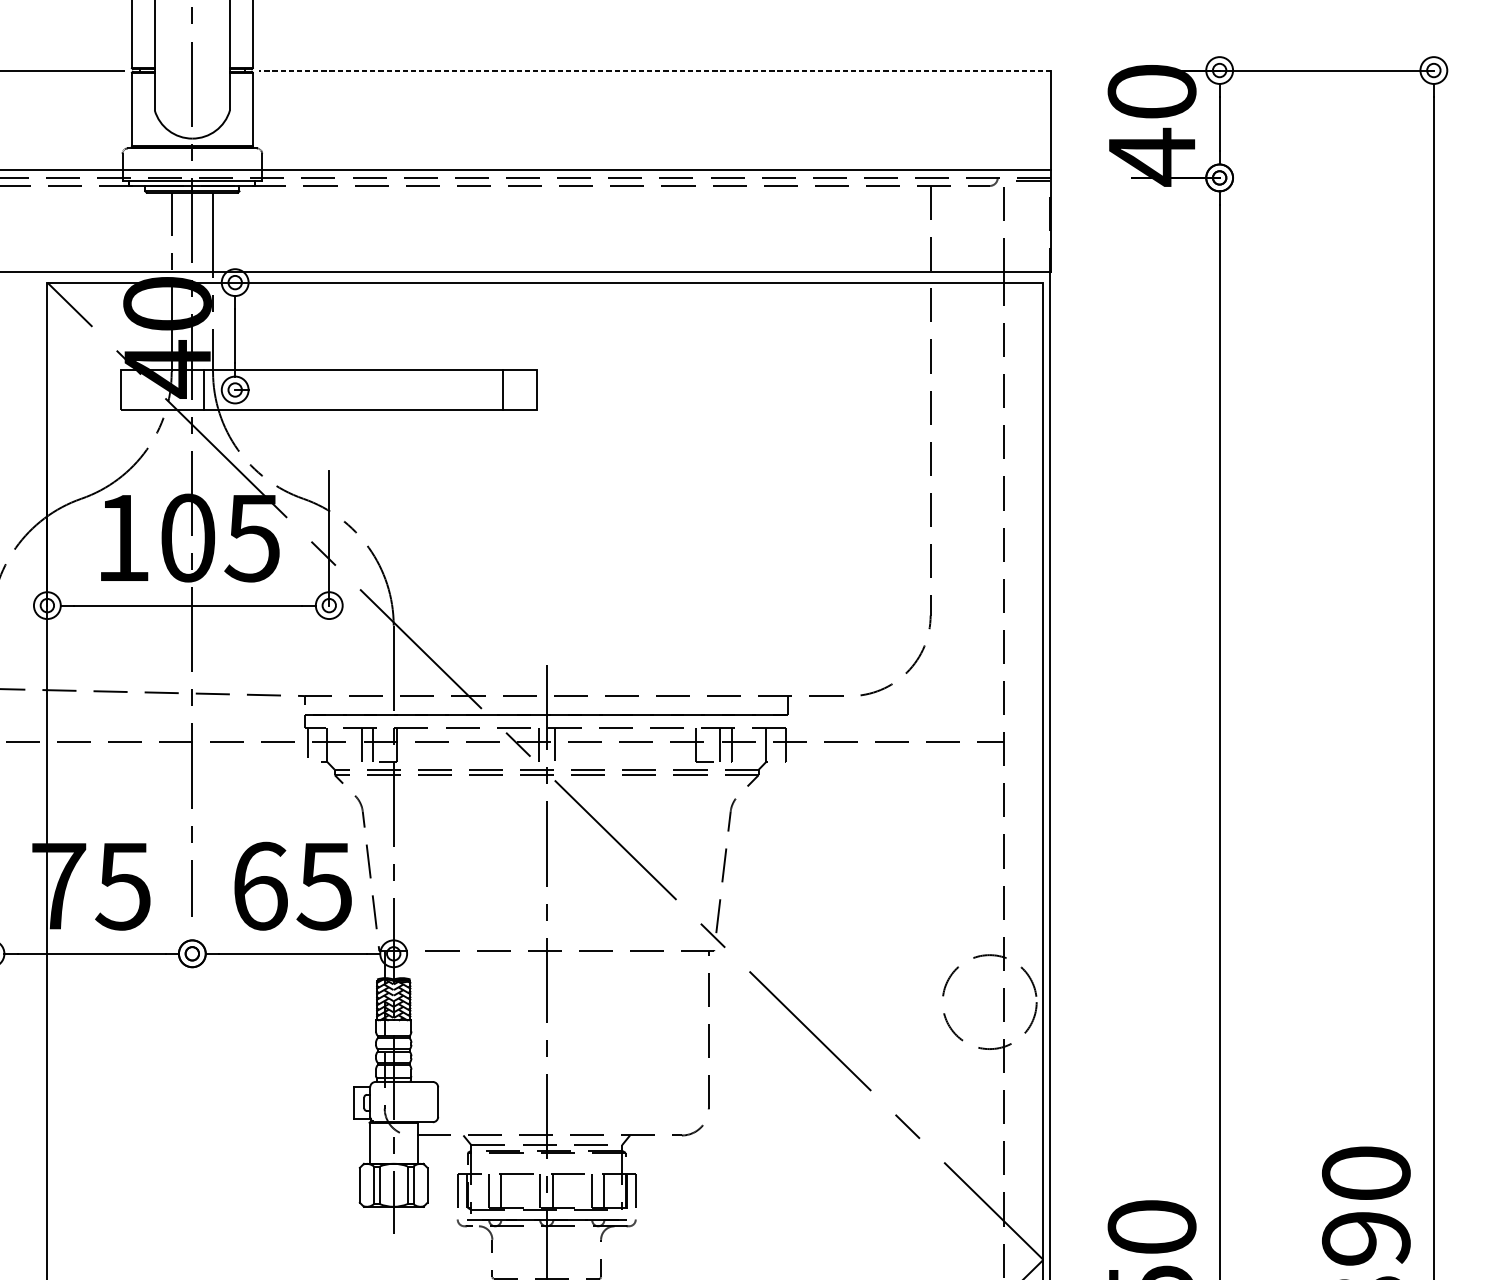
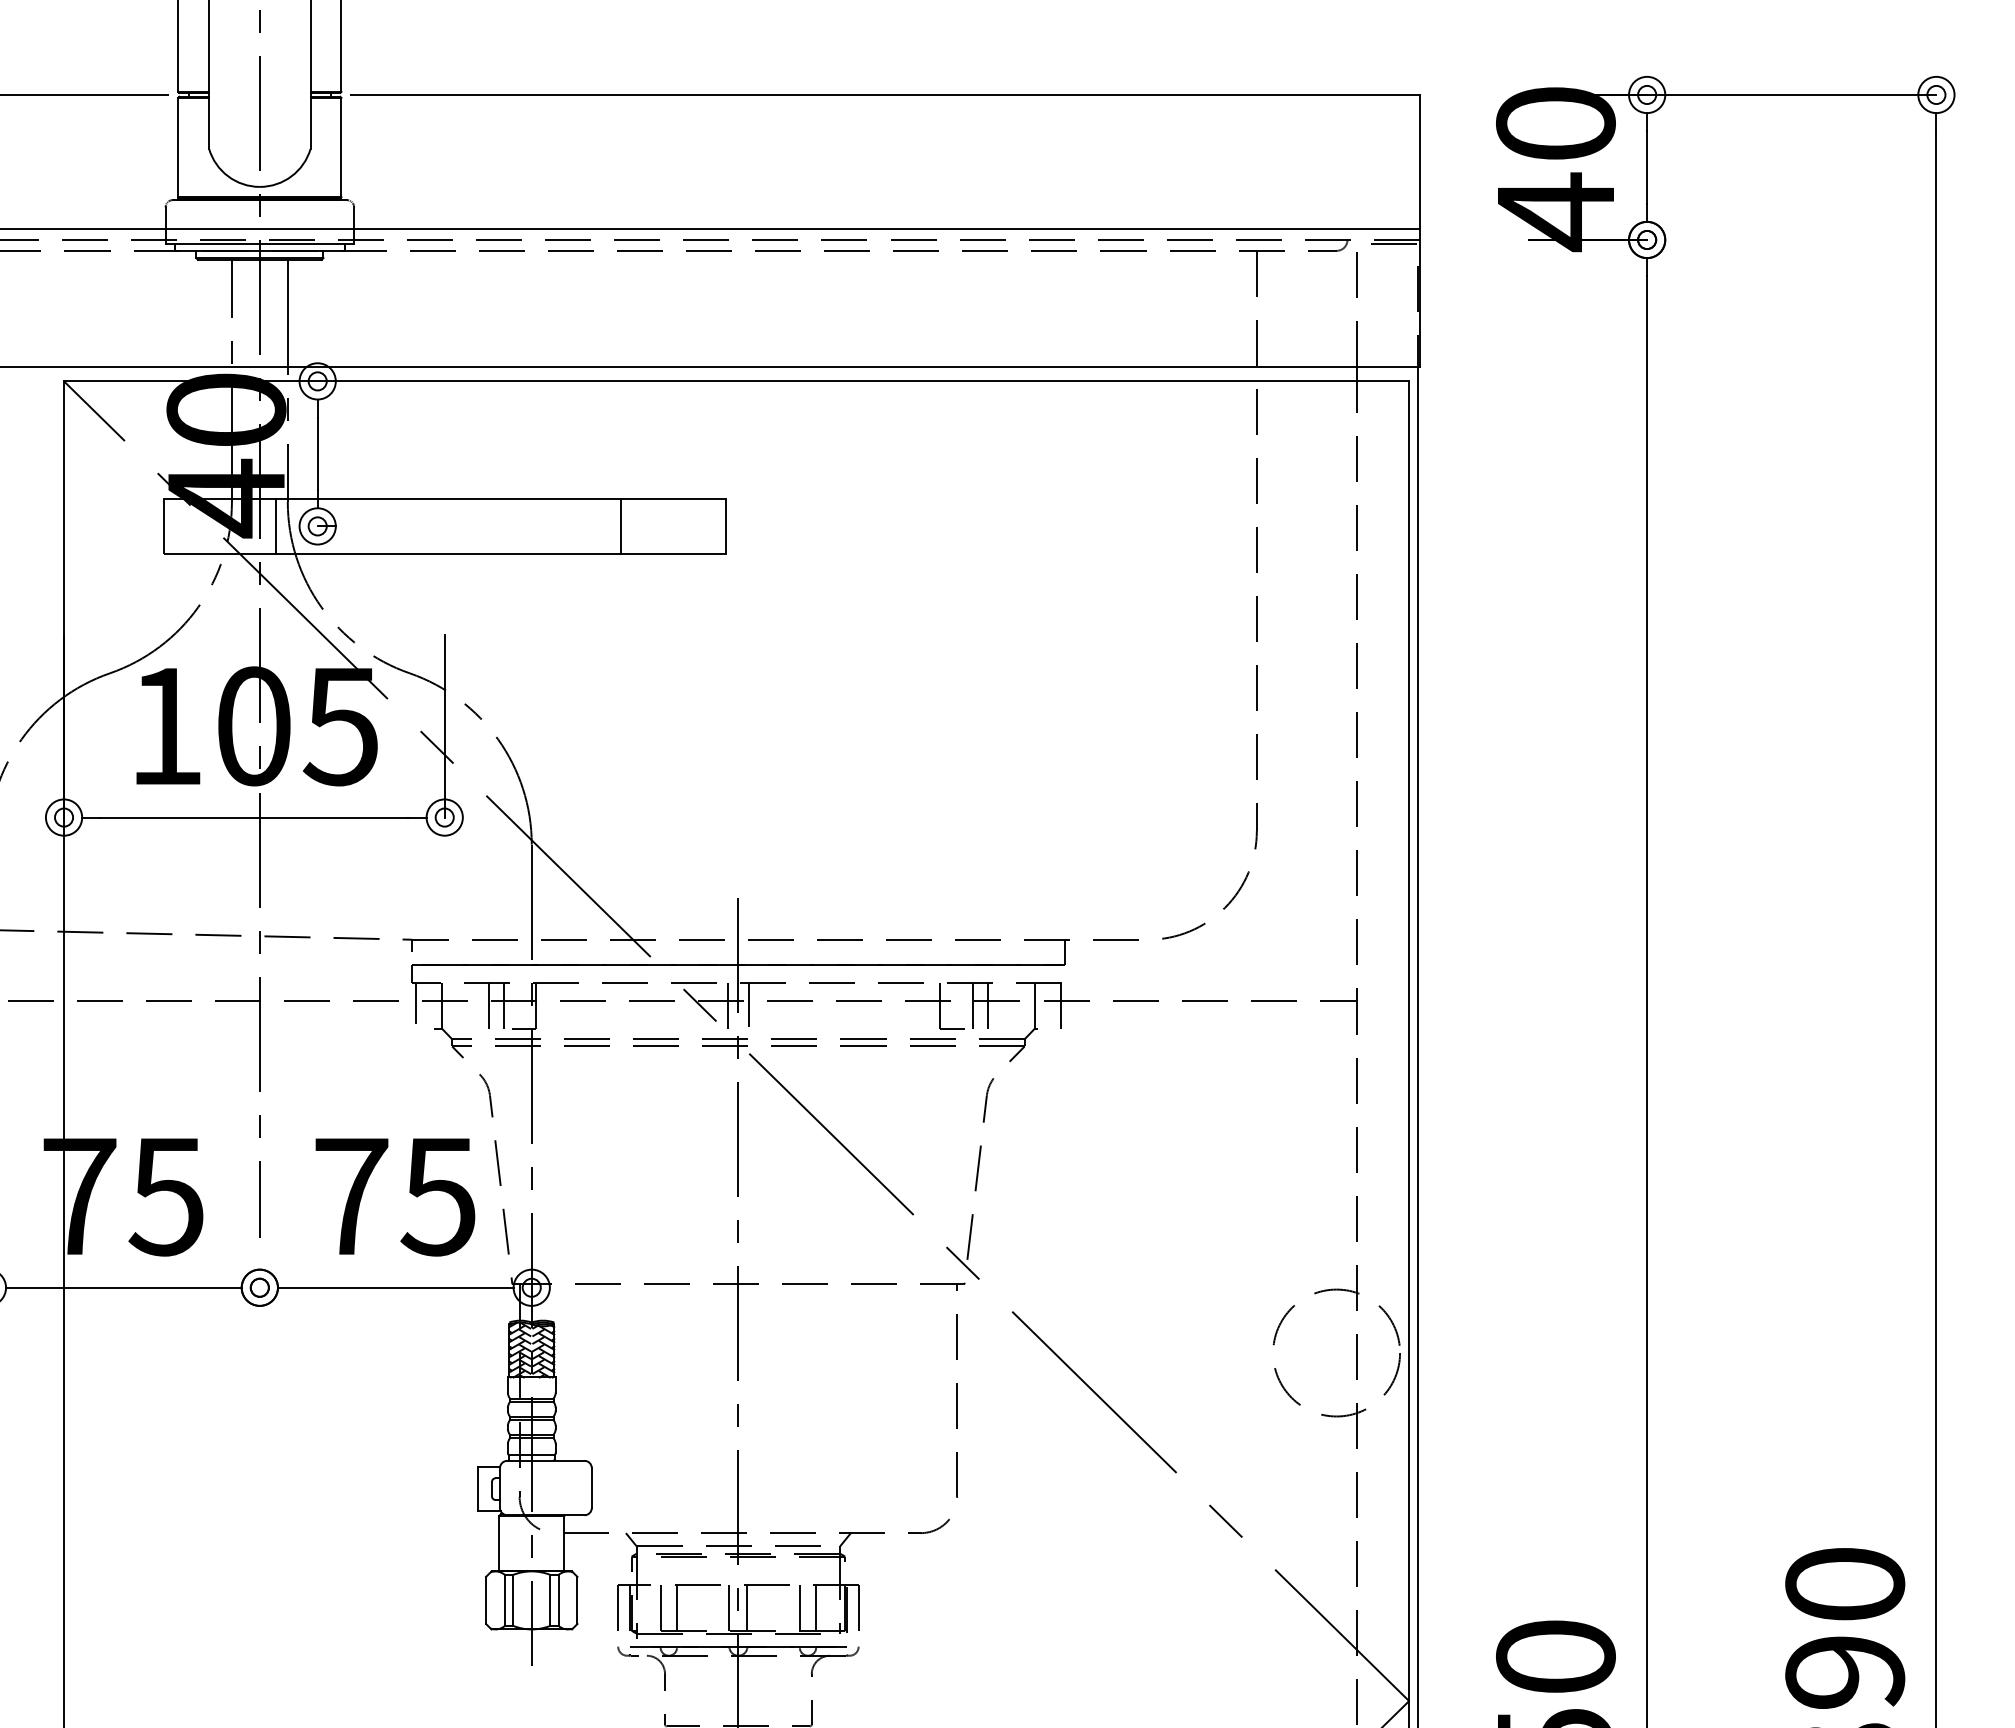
line: (655, 70) -> (885, 94), dashed -> solid
line: (503, 390) -> (620, 526), moved
text: (260, 886) -> (351, 1196), 65 -> 75

